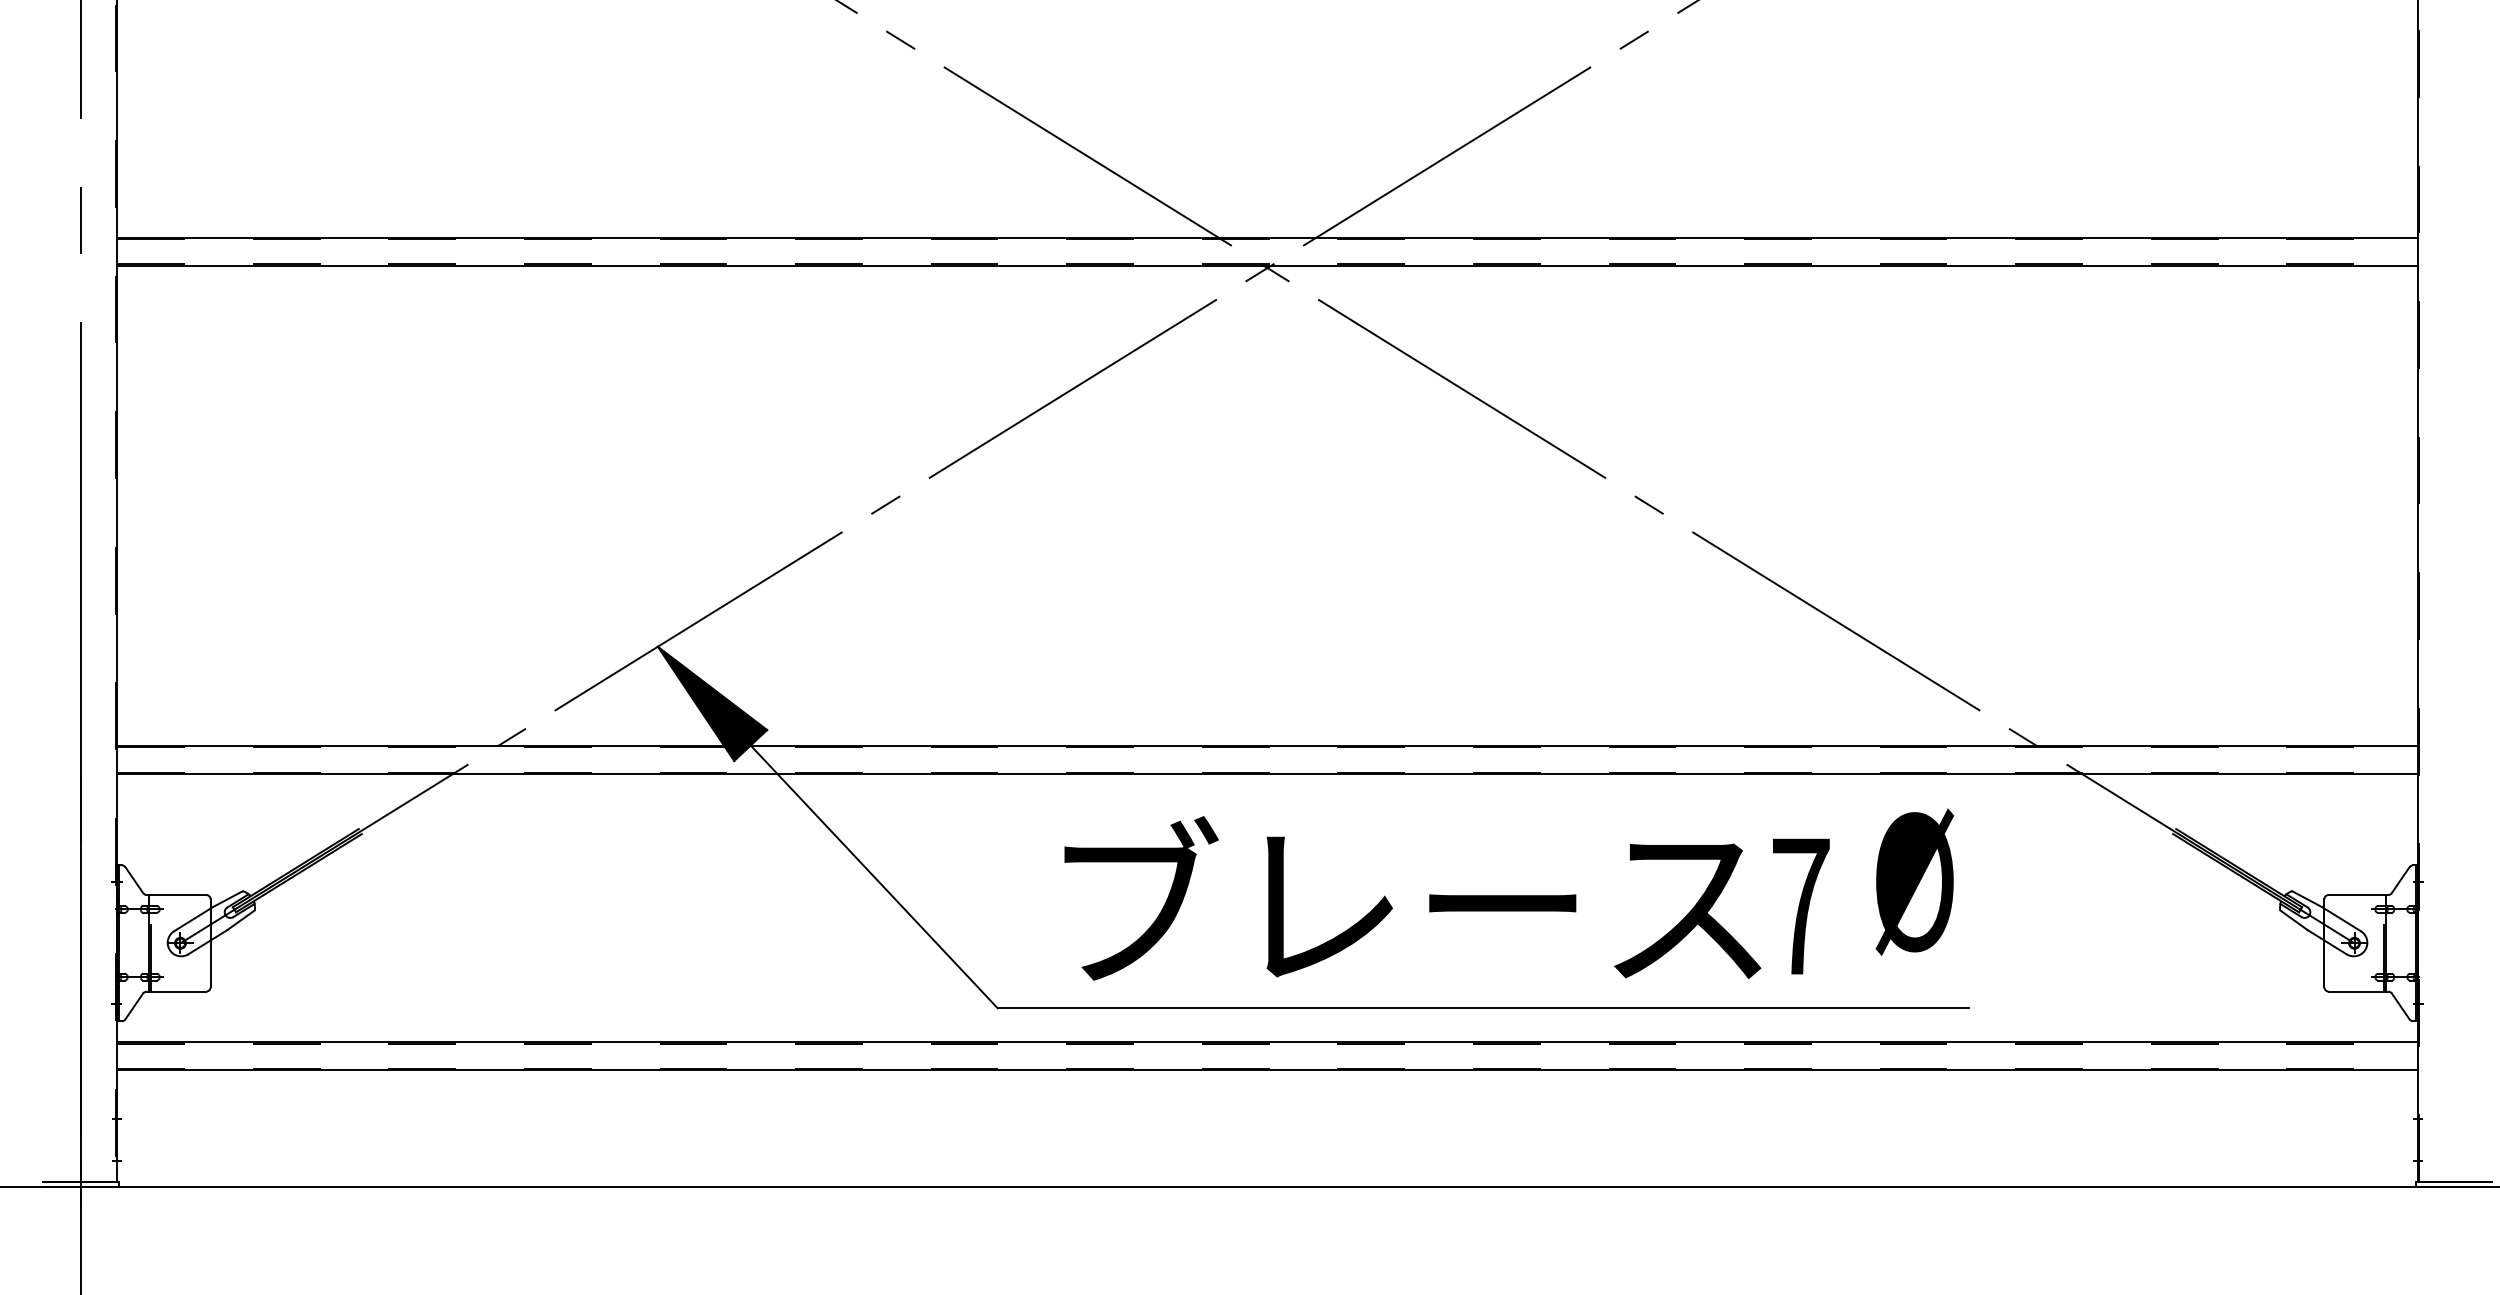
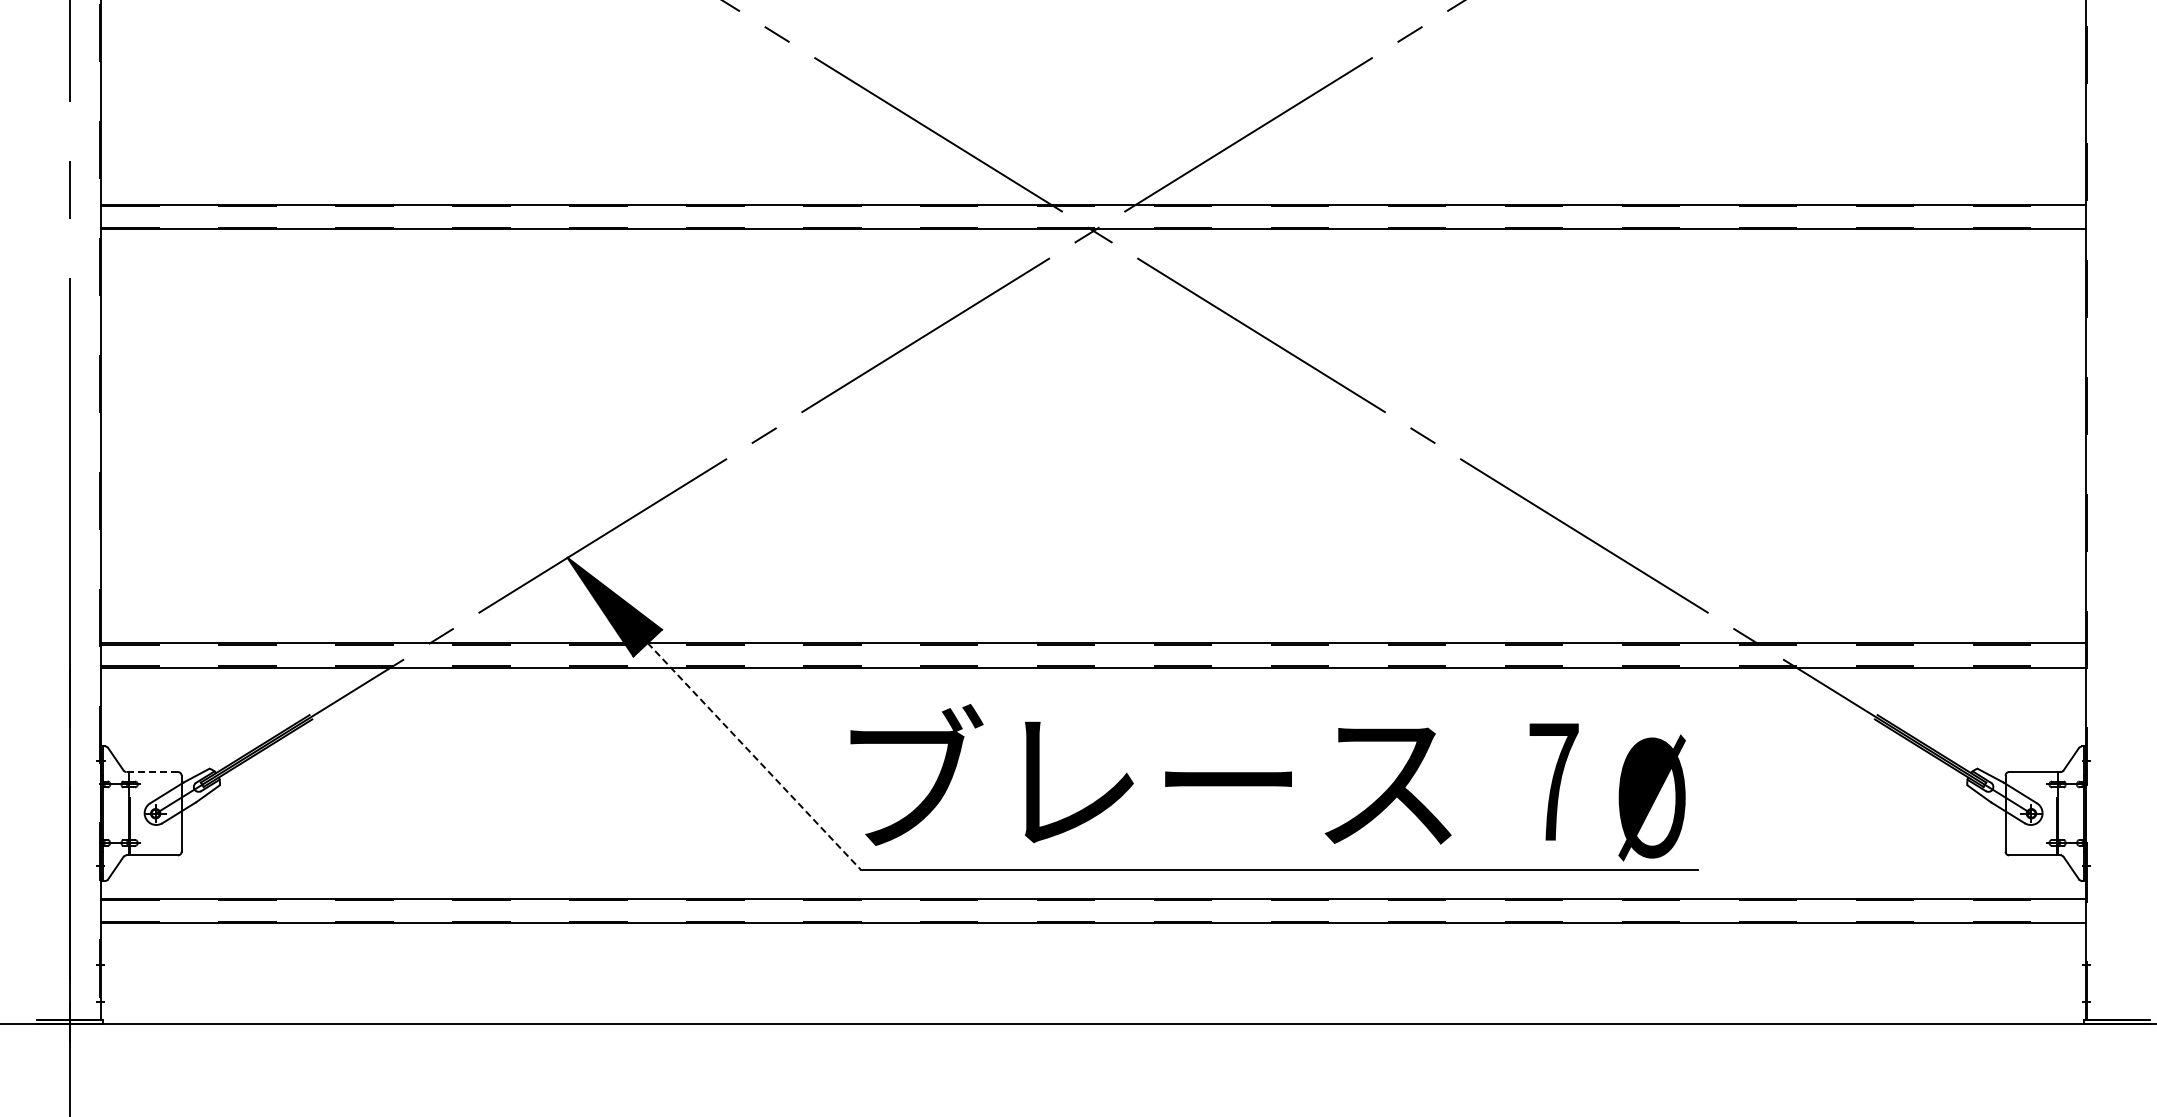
line: (874, 876) -> (754, 756), solid -> dashed
text: (1914, 881) -> (1651, 797), moved
line: (176, 895) -> (152, 772), solid -> dashed
text: (1412, 897) -> (1150, 774), moved

